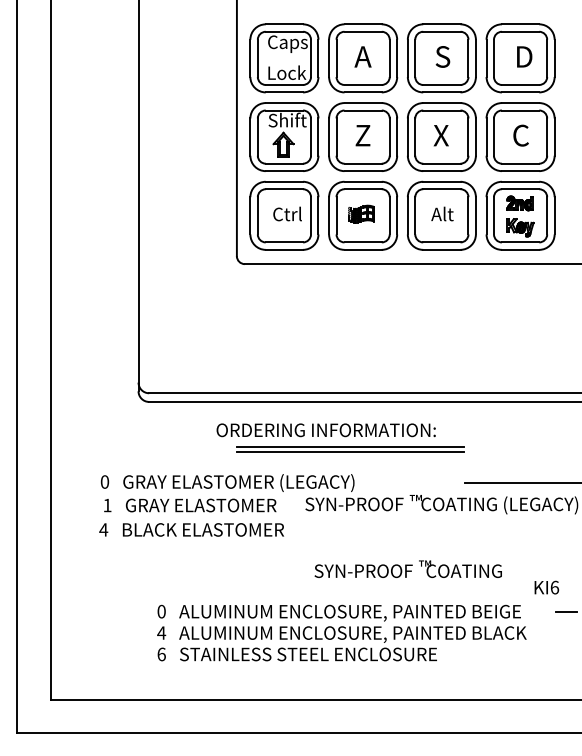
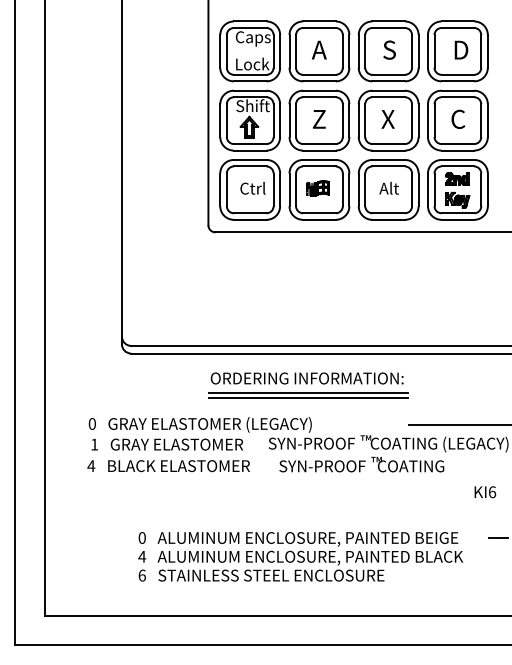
text: (325, 430) -> (306, 378), moved
text: (407, 568) -> (361, 463), moved
text: (546, 587) -> (485, 492), moved

